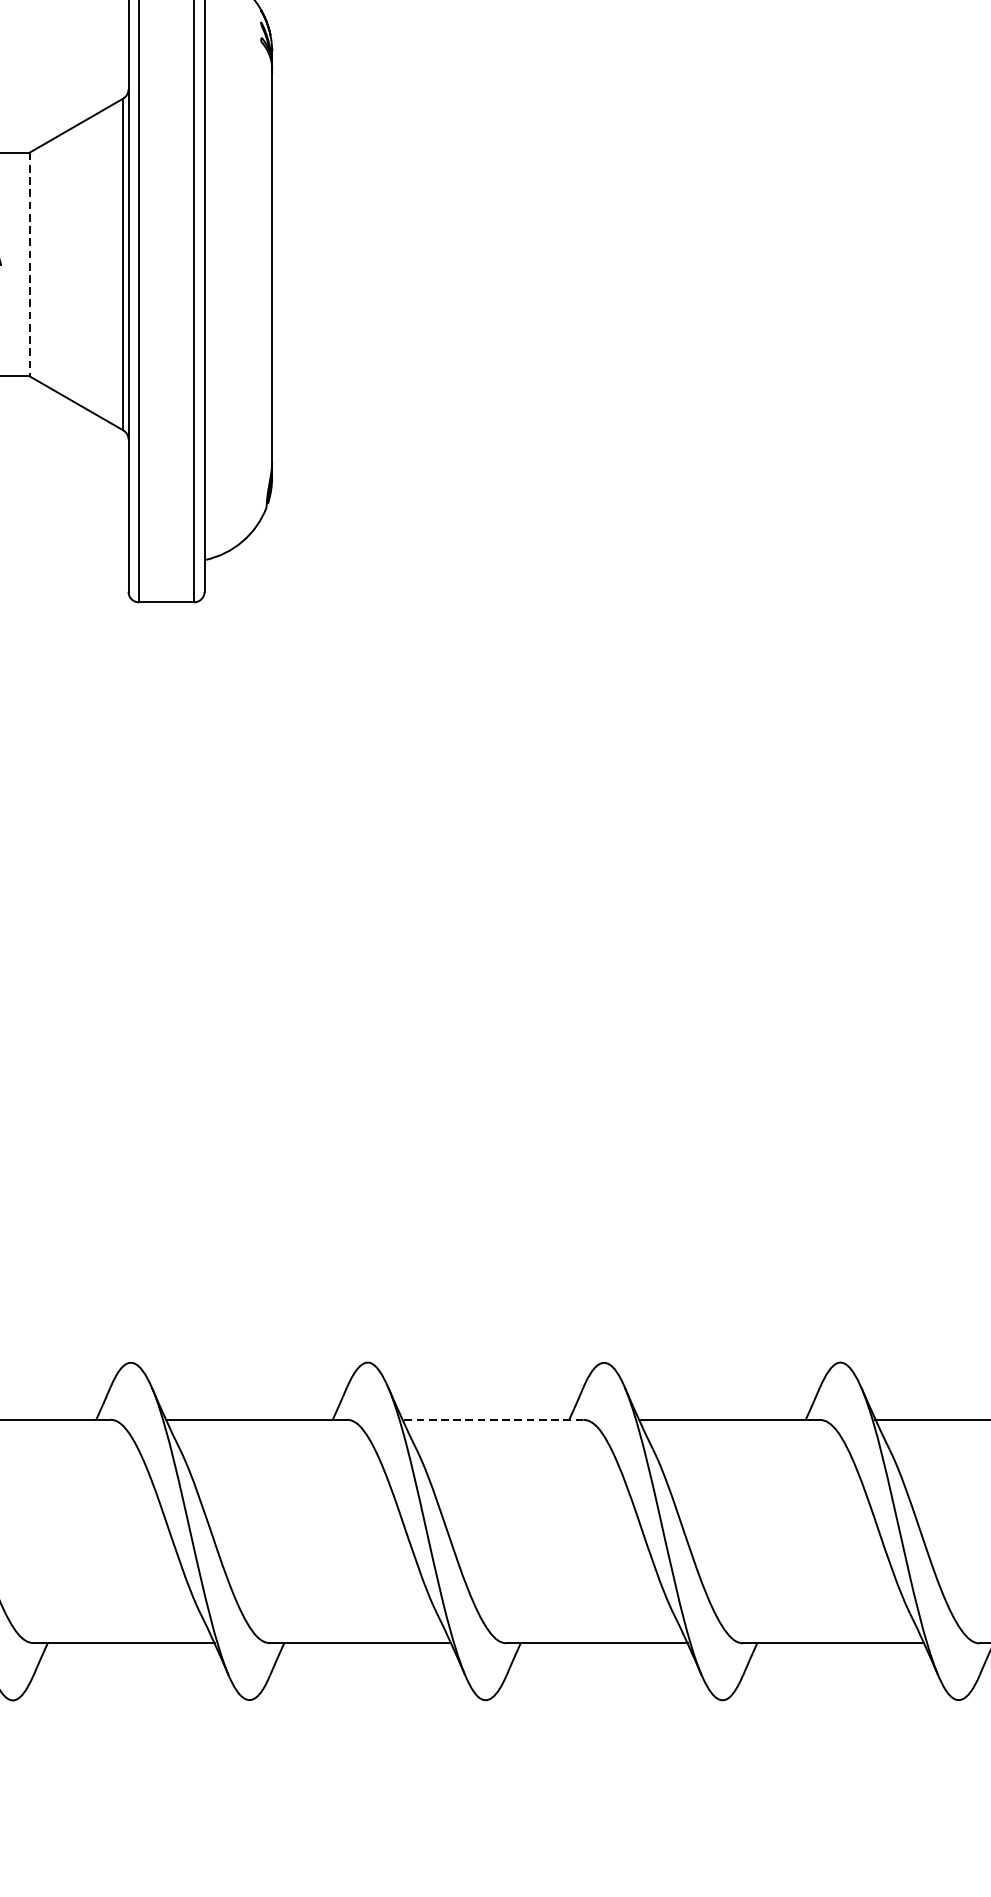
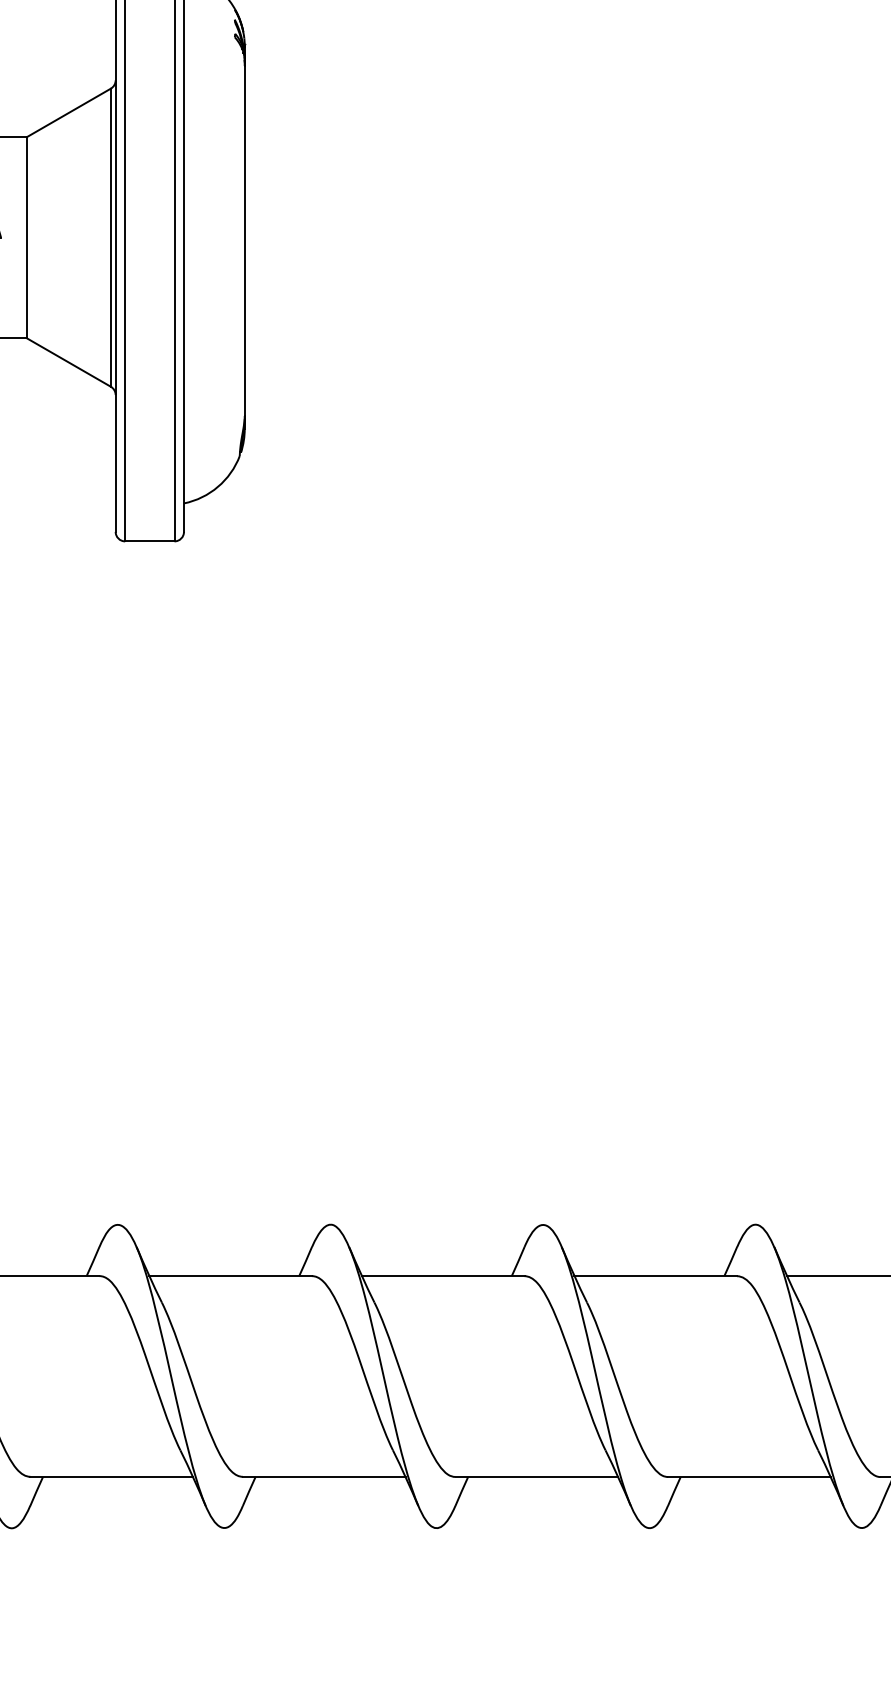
line: (29, 264) -> (26, 237), dashed -> solid
line: (492, 1419) -> (442, 1275), dashed -> solid

